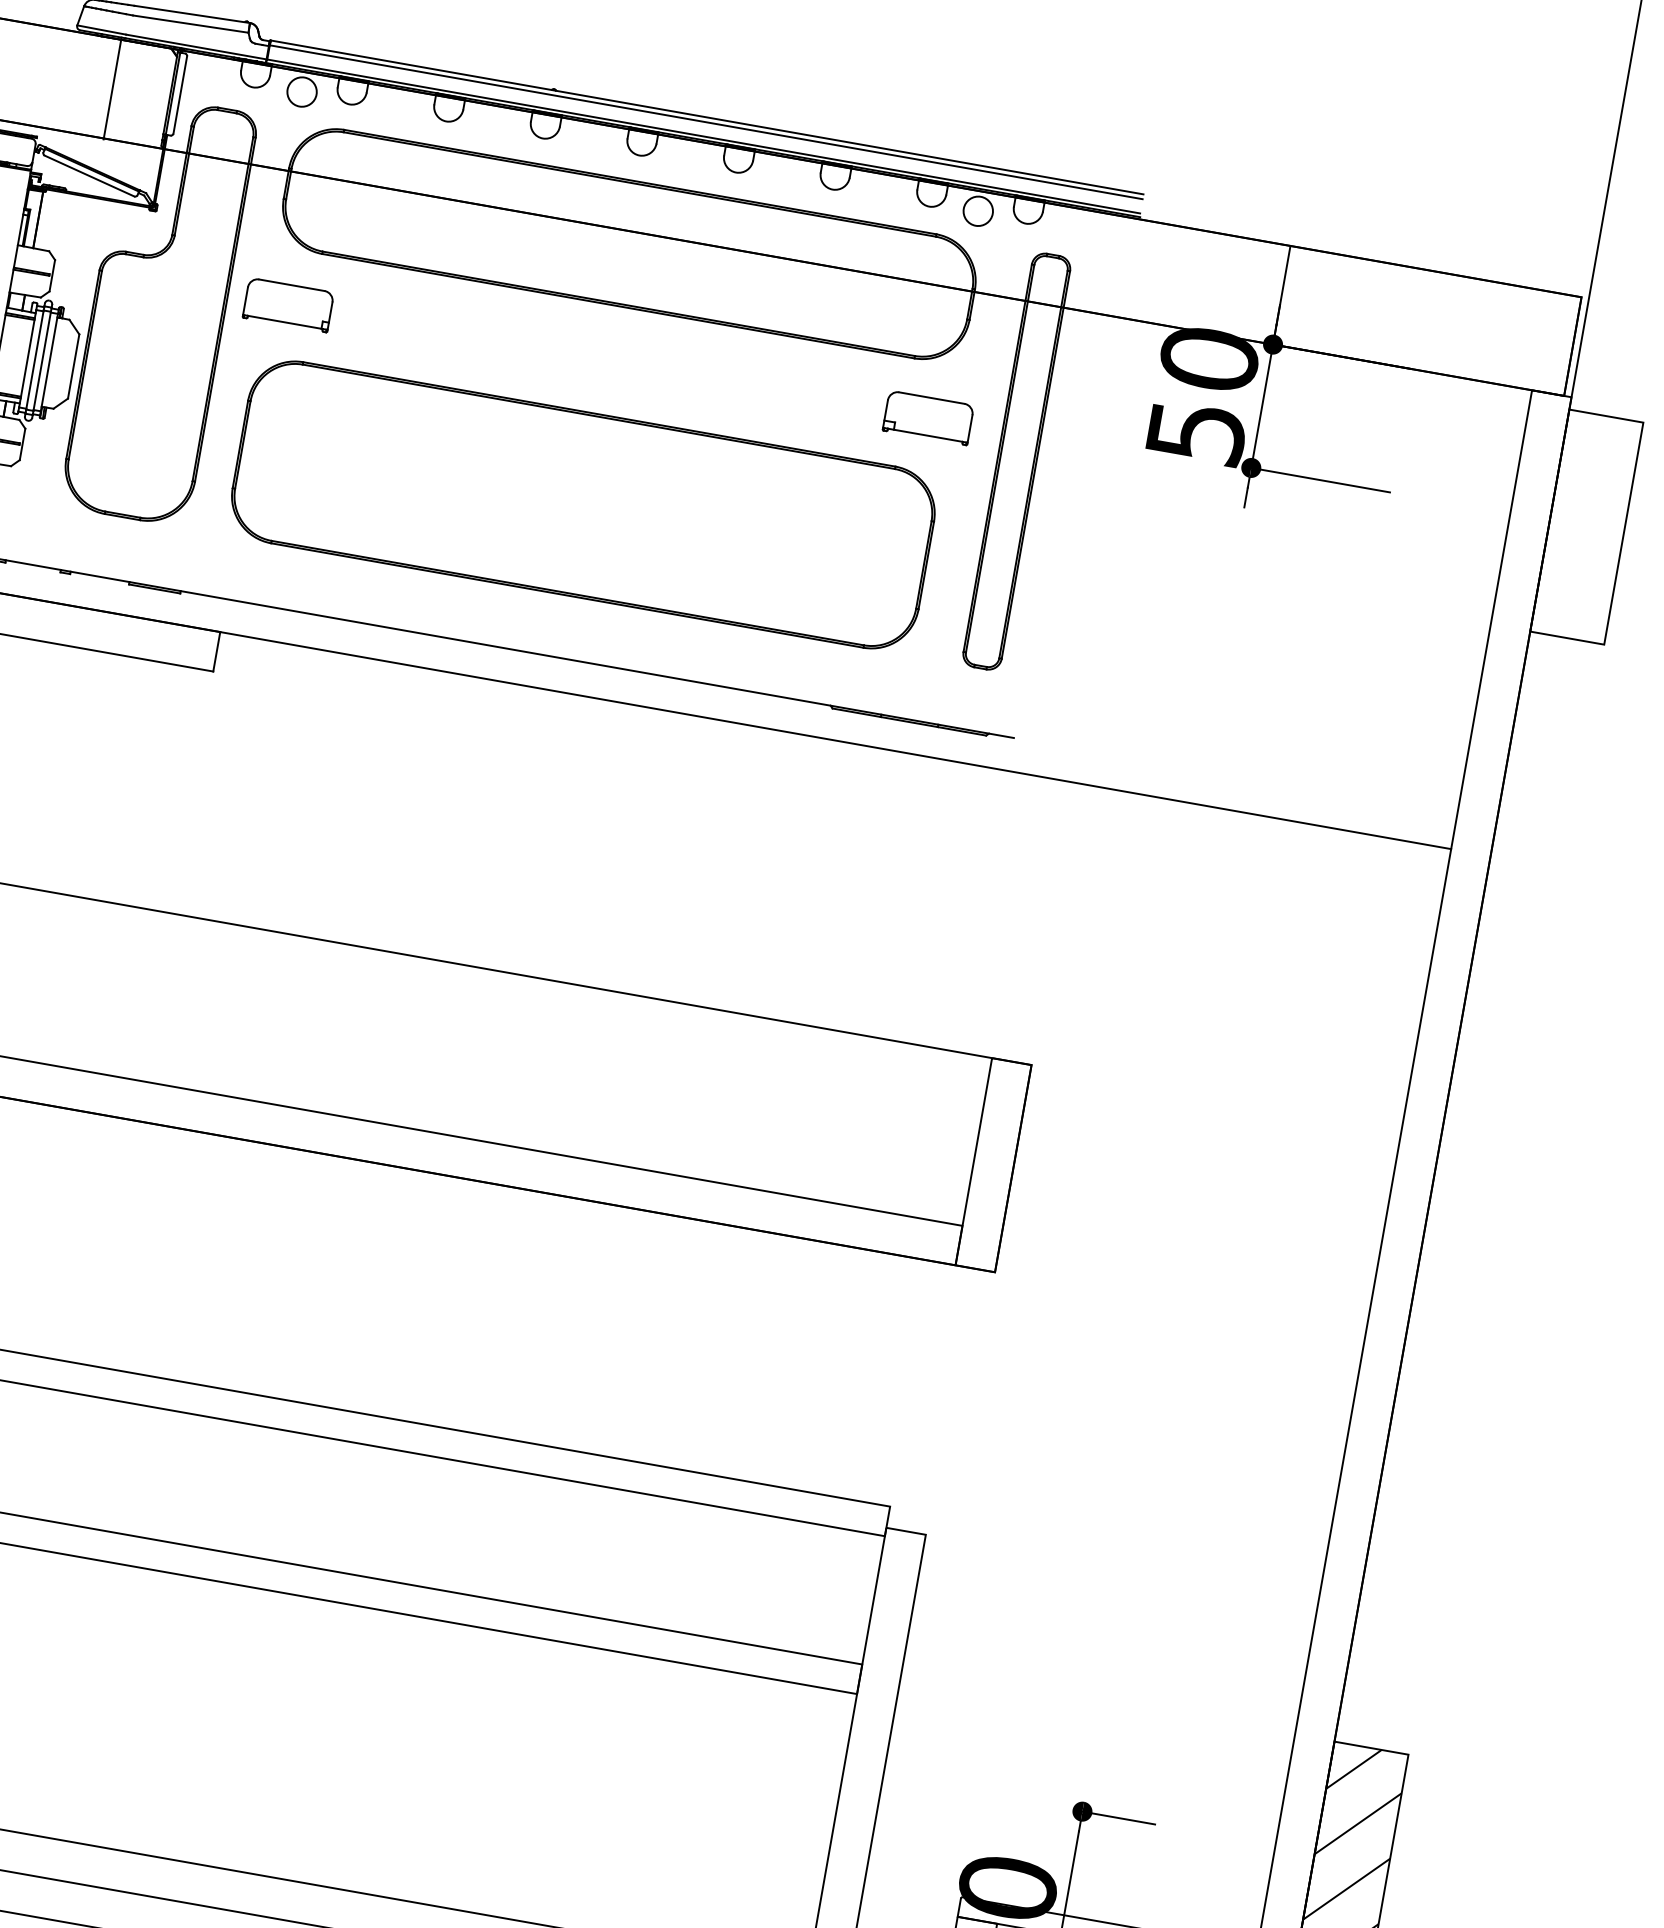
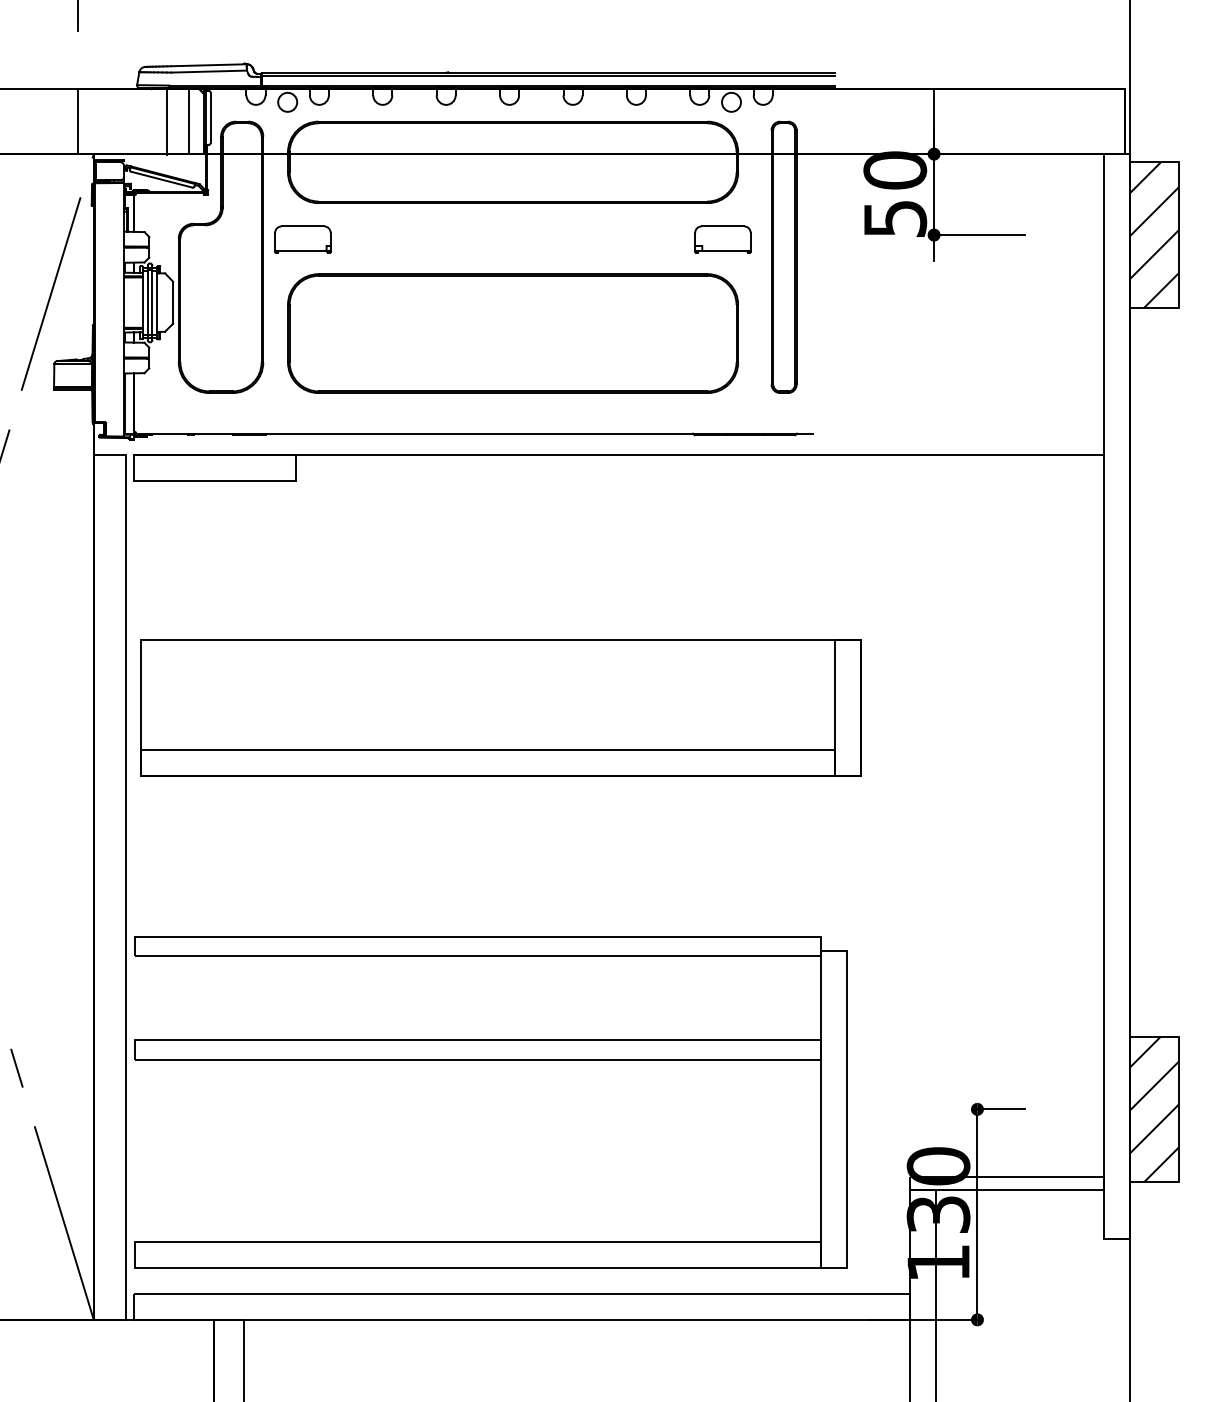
line: (147, 94) -> (189, 121), added
hatch: (1587, 526) -> (1154, 234), added

